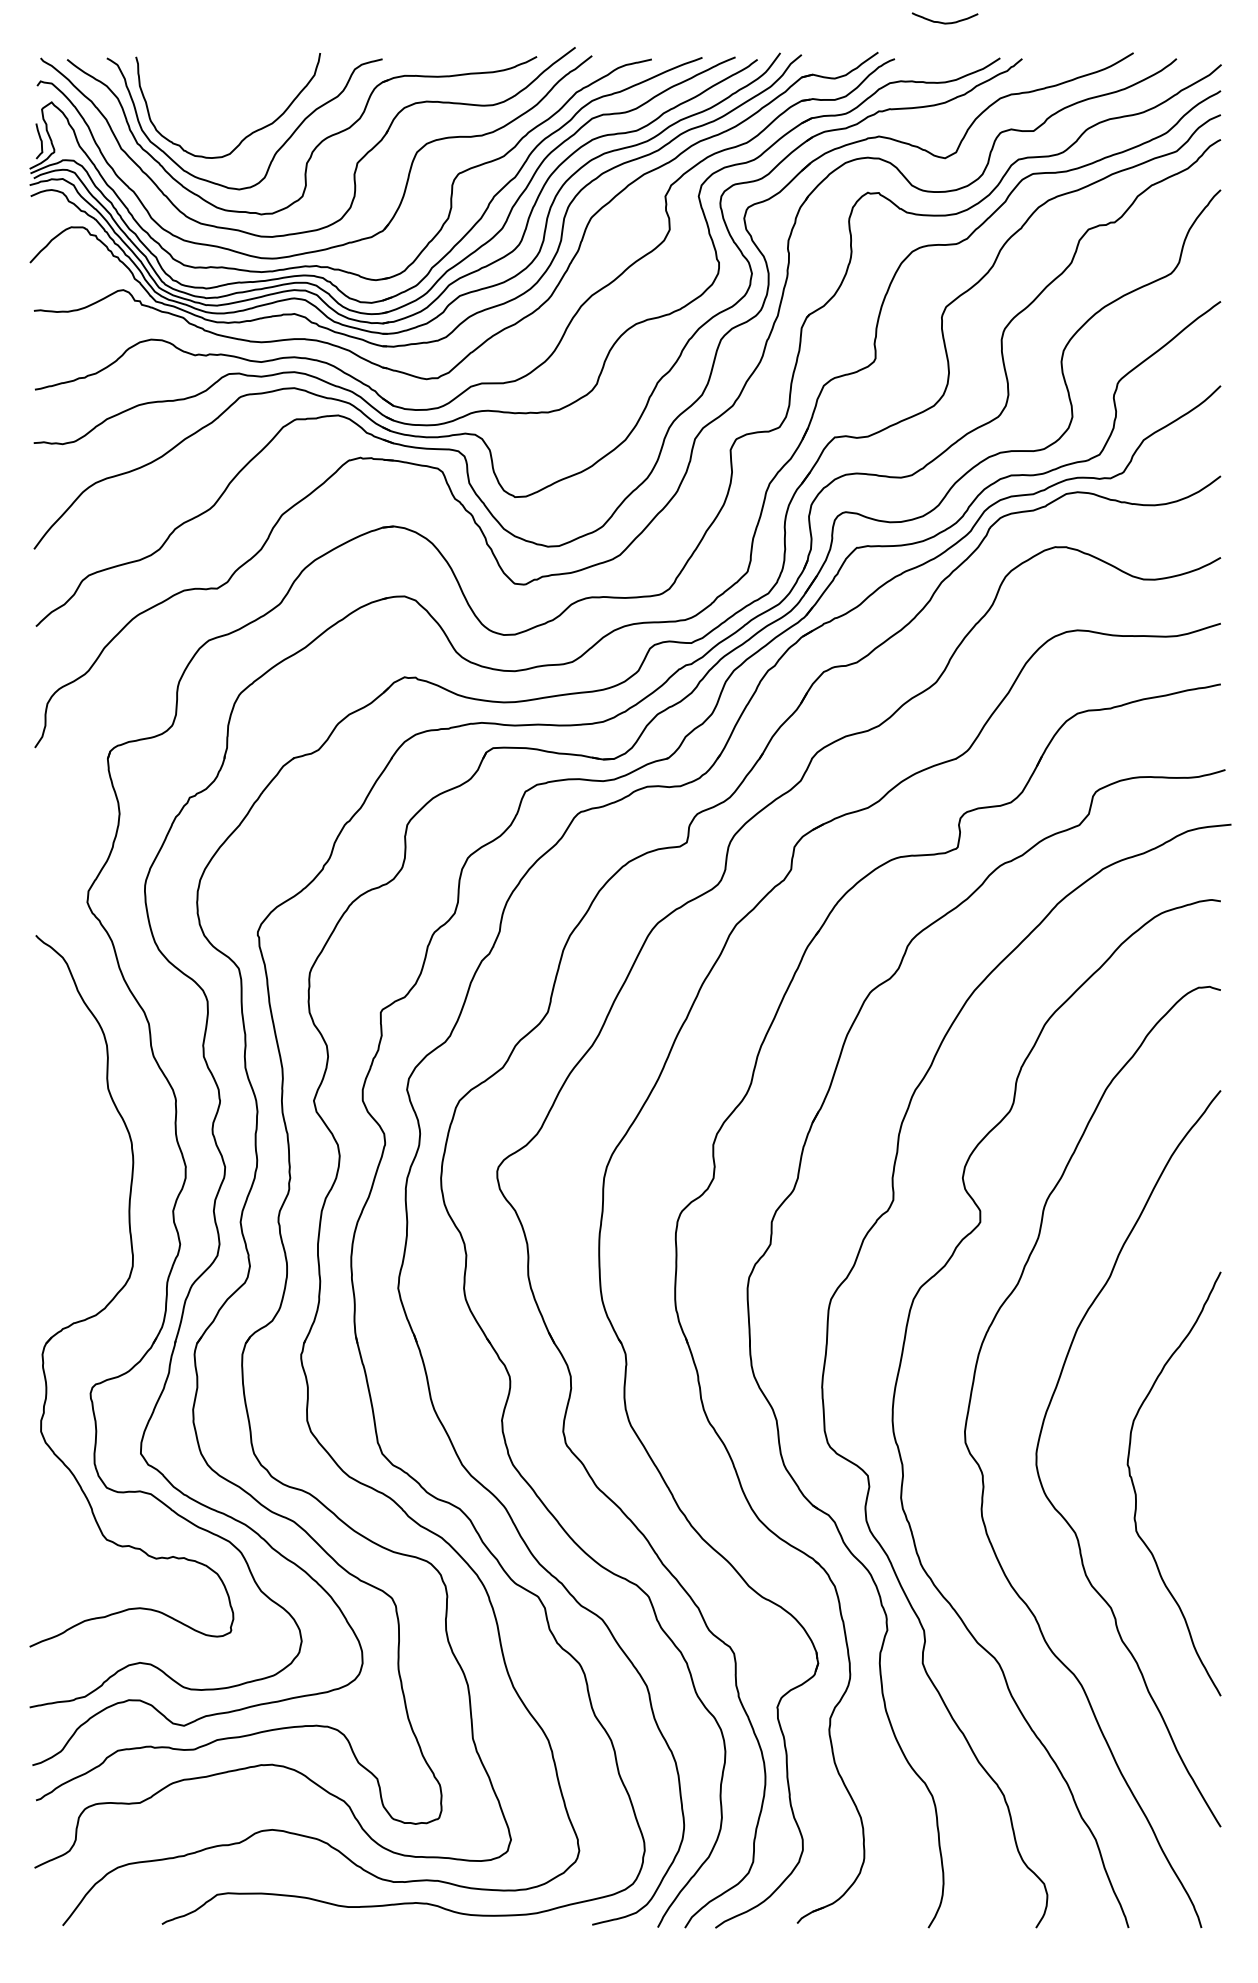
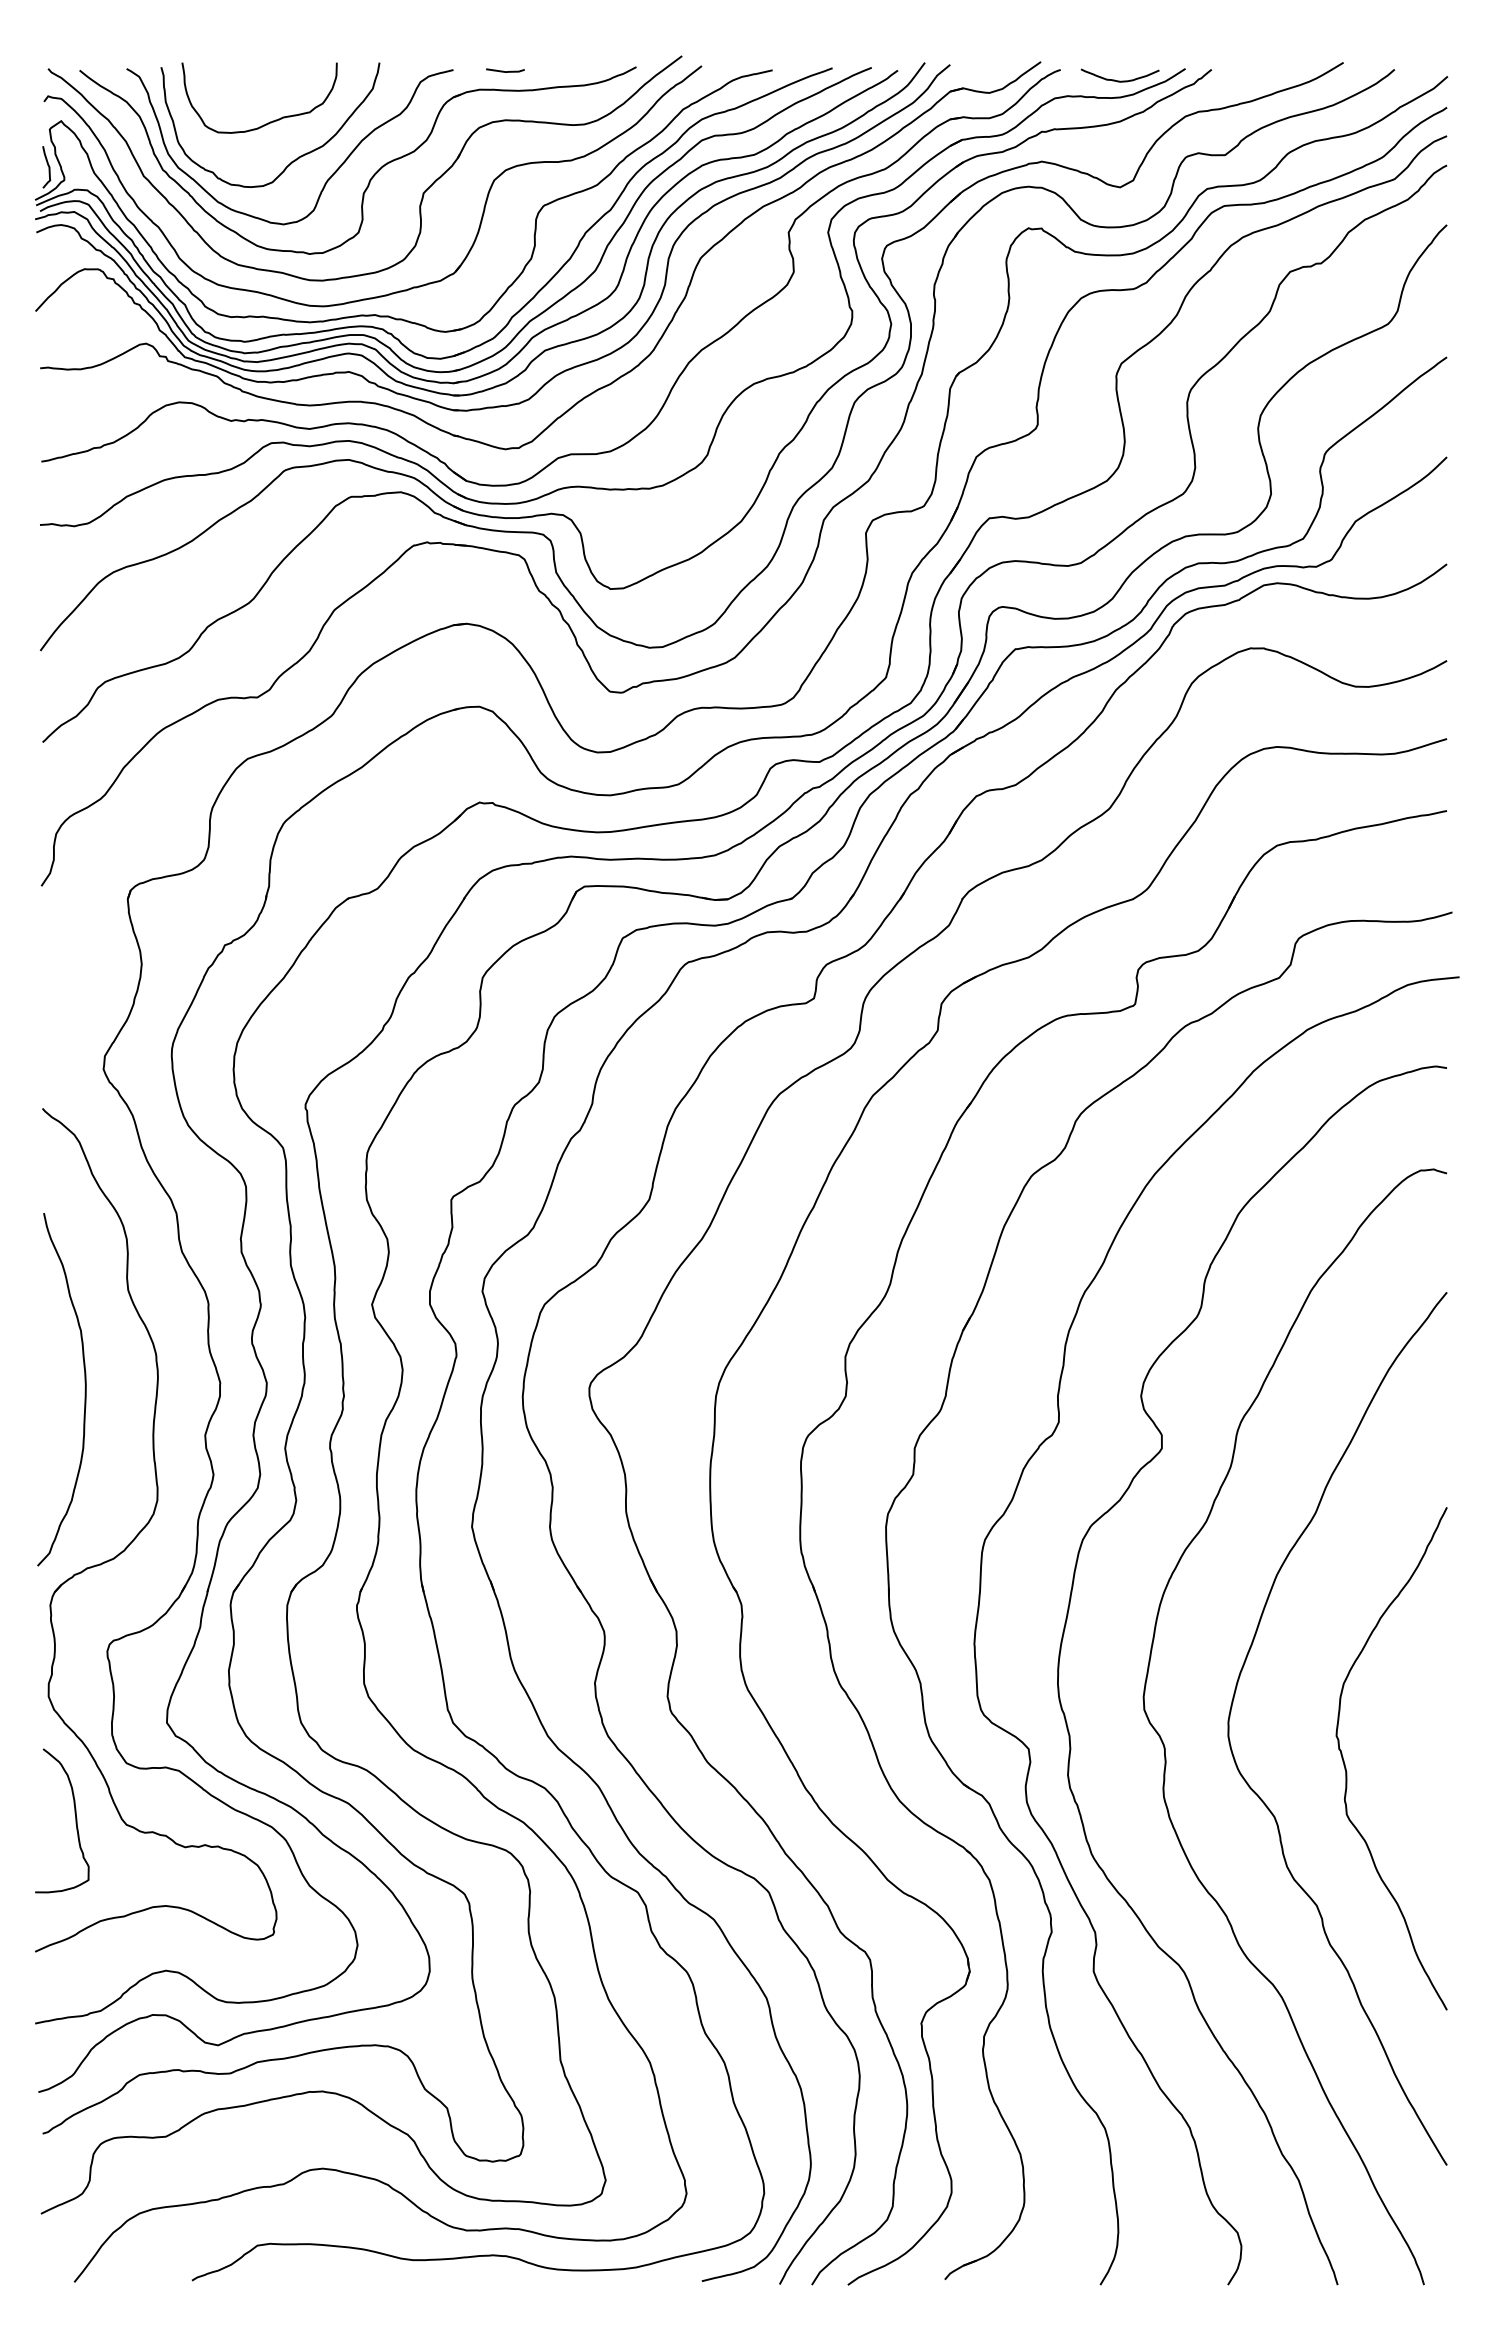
curve: (944, 22) -> (1119, 80), moved
line: (426, 60) -> (505, 71), added
curve: (228, 102) -> (270, 121), added
curve: (71, 1172) -> (84, 1389), added
curve: (63, 1536) -> (75, 1820), added

